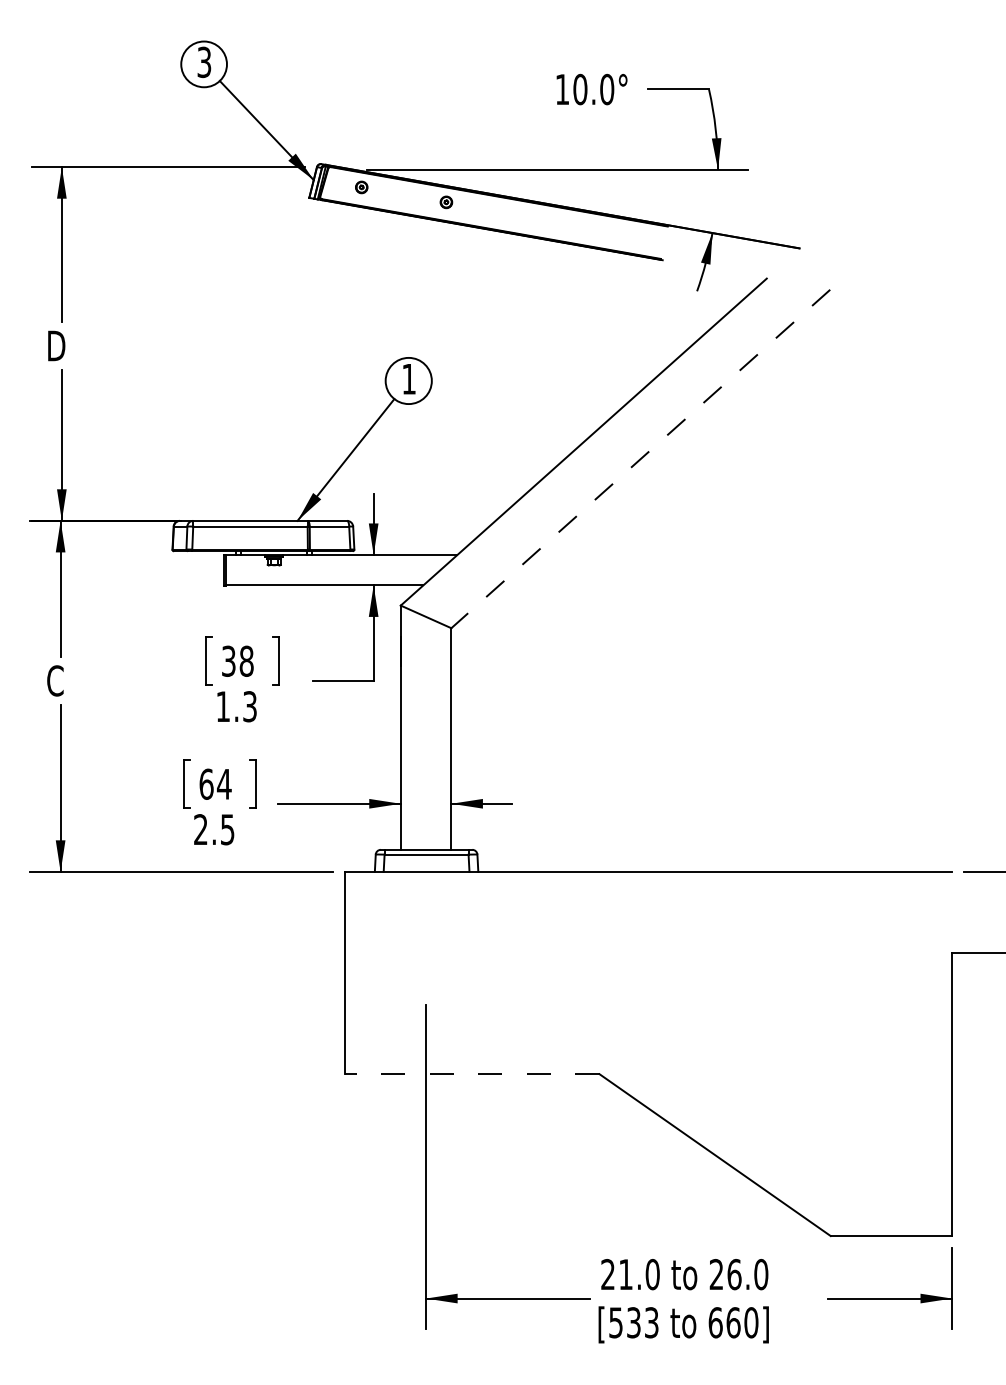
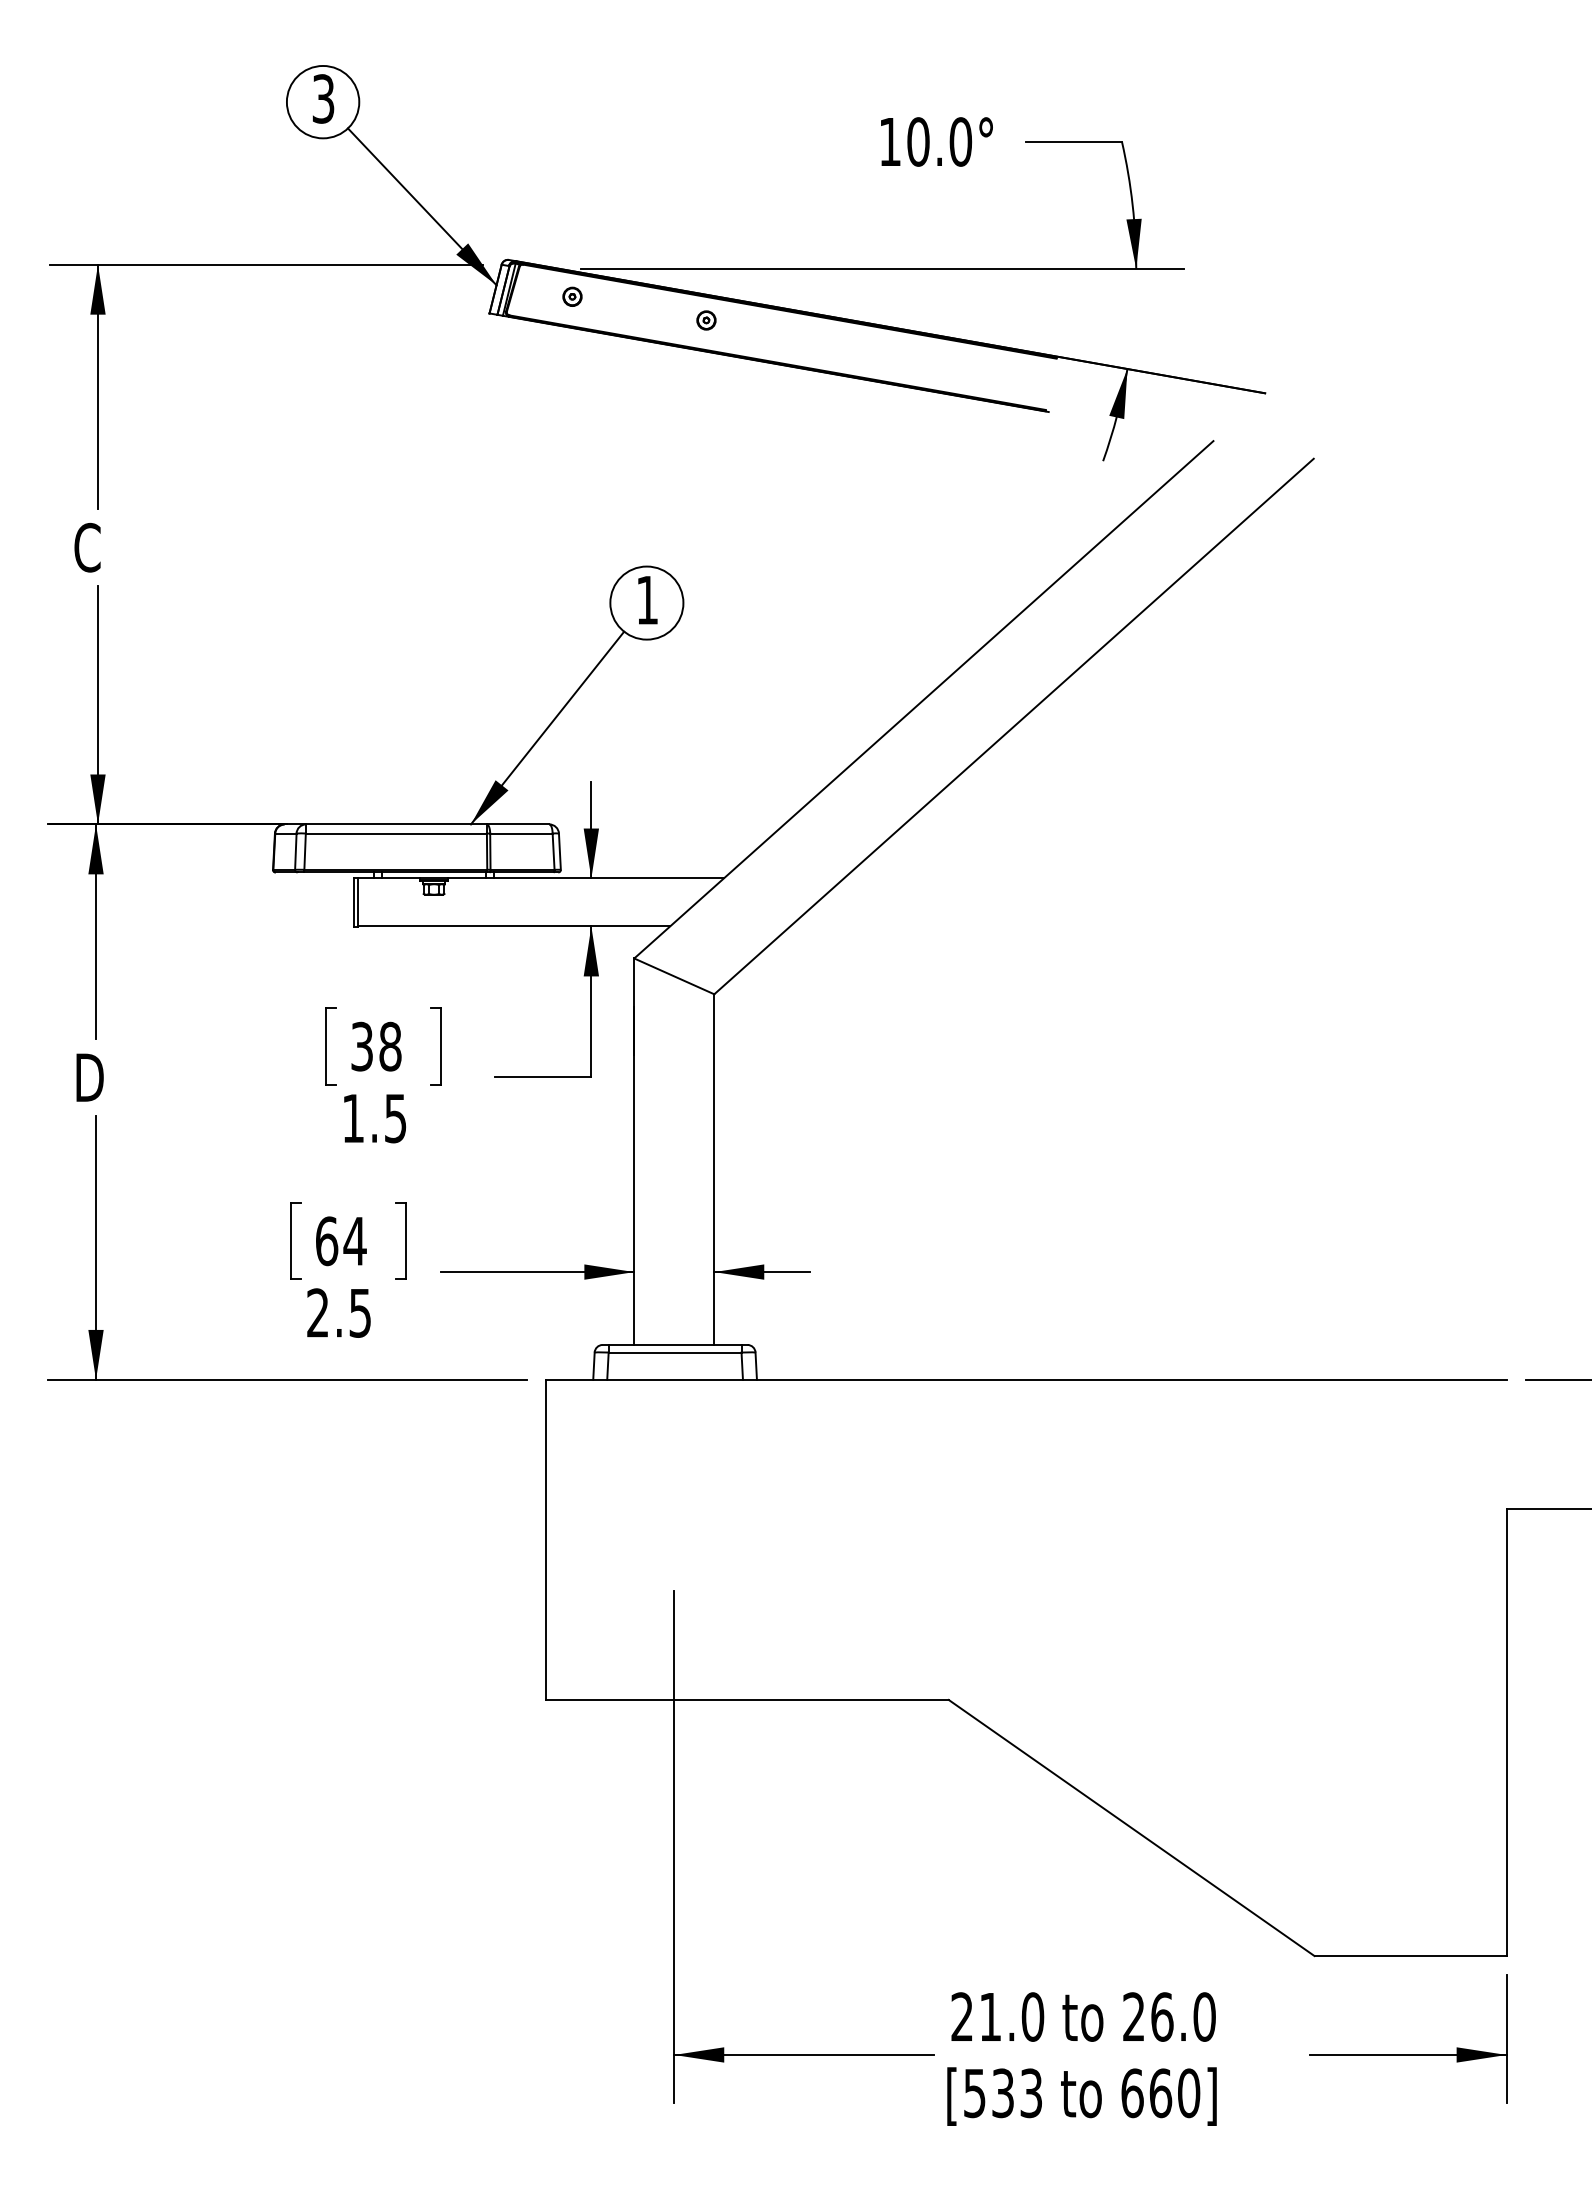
text: (56, 345) -> (89, 546), D -> C
line: (640, 459) -> (1013, 727), dashed -> solid
text: (56, 680) -> (89, 1077), C -> D
text: (249, 706) -> (394, 1118), 1.3 -> 1.5
line: (471, 1074) -> (746, 1700), dashed -> solid

